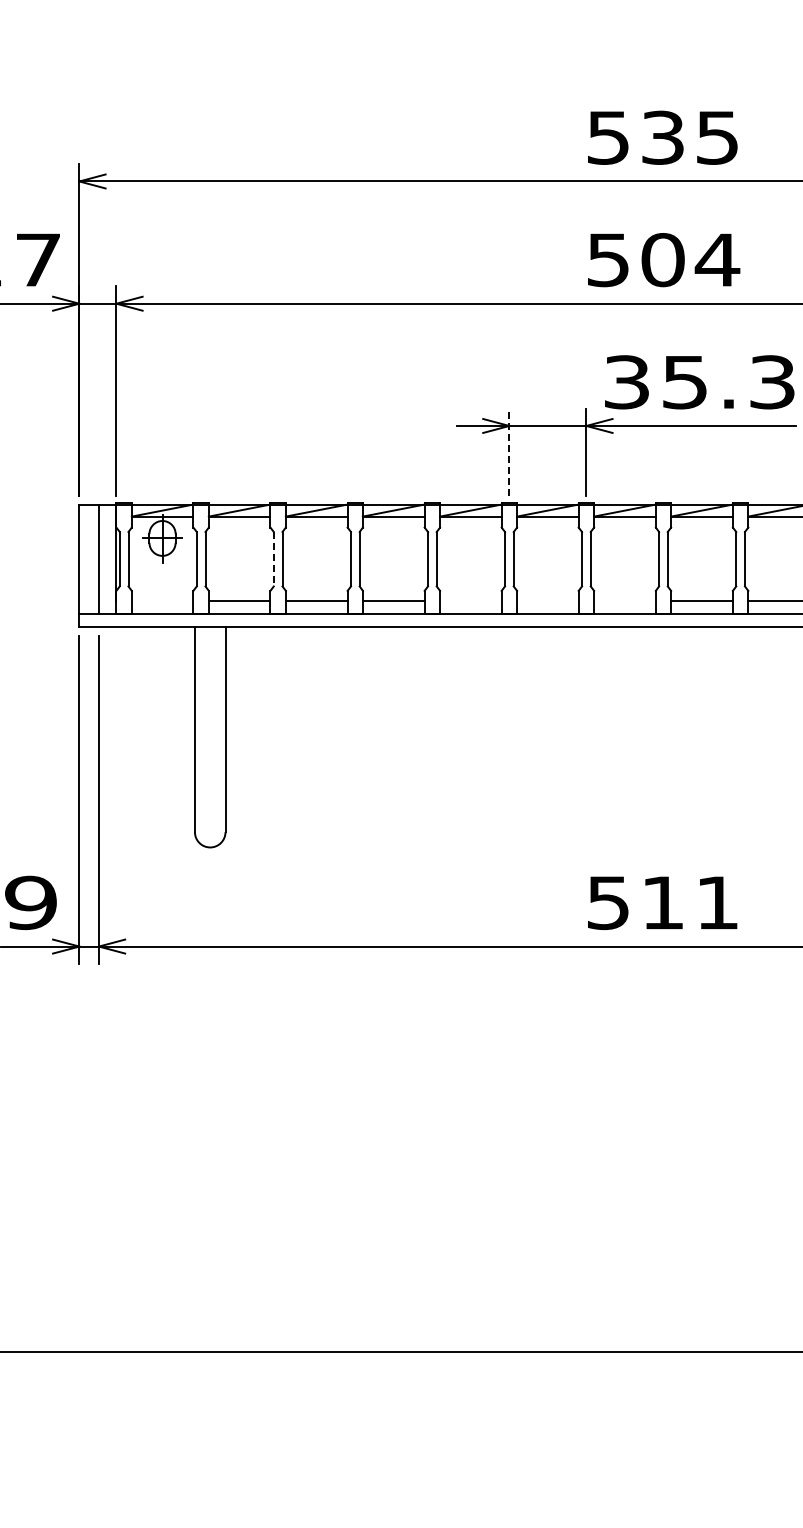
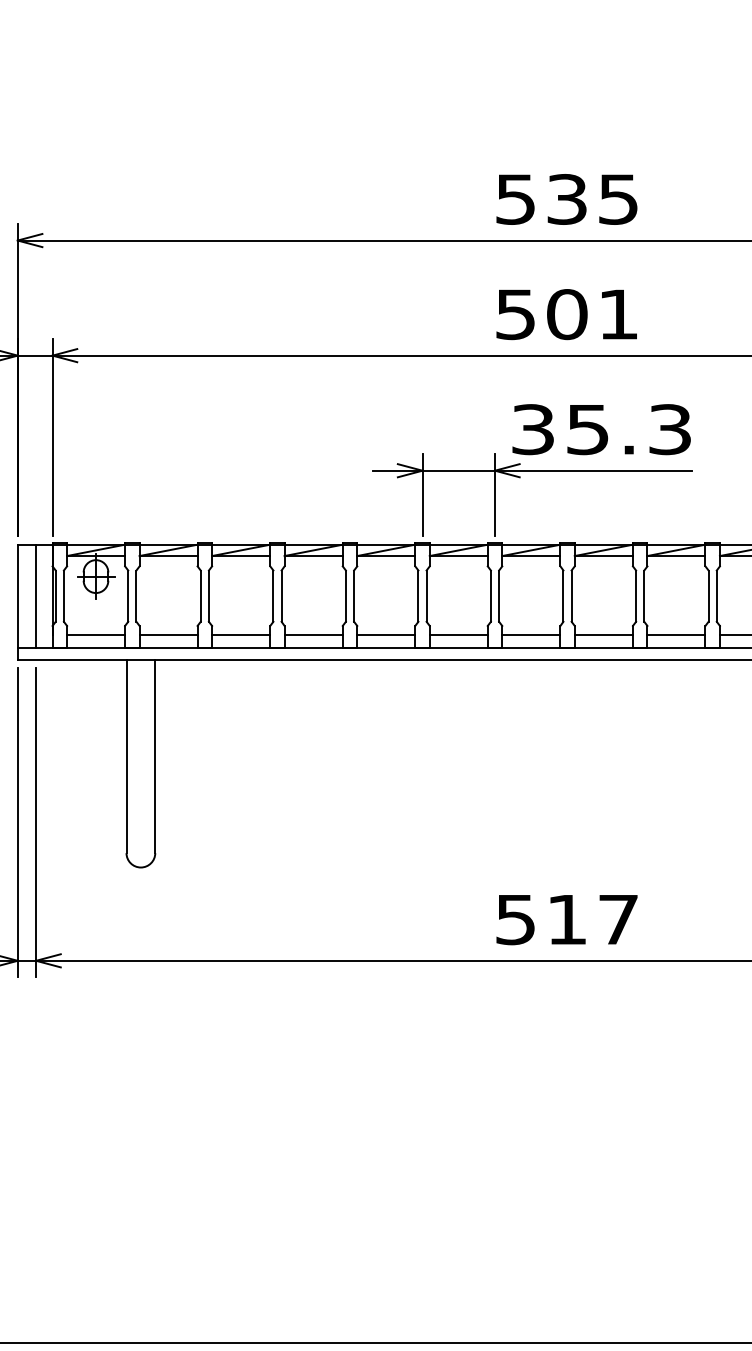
text: (717, 259) -> (618, 314), 504 -> 501
line: (509, 452) -> (422, 495), dashed -> solid
line: (273, 559) -> (200, 596), dashed -> solid
line: (162, 600) -> (95, 635), added
line: (470, 600) -> (385, 635), added
line: (547, 600) -> (458, 635), added
line: (624, 600) -> (530, 635), added
text: (717, 902) -> (618, 919), 511 -> 517

